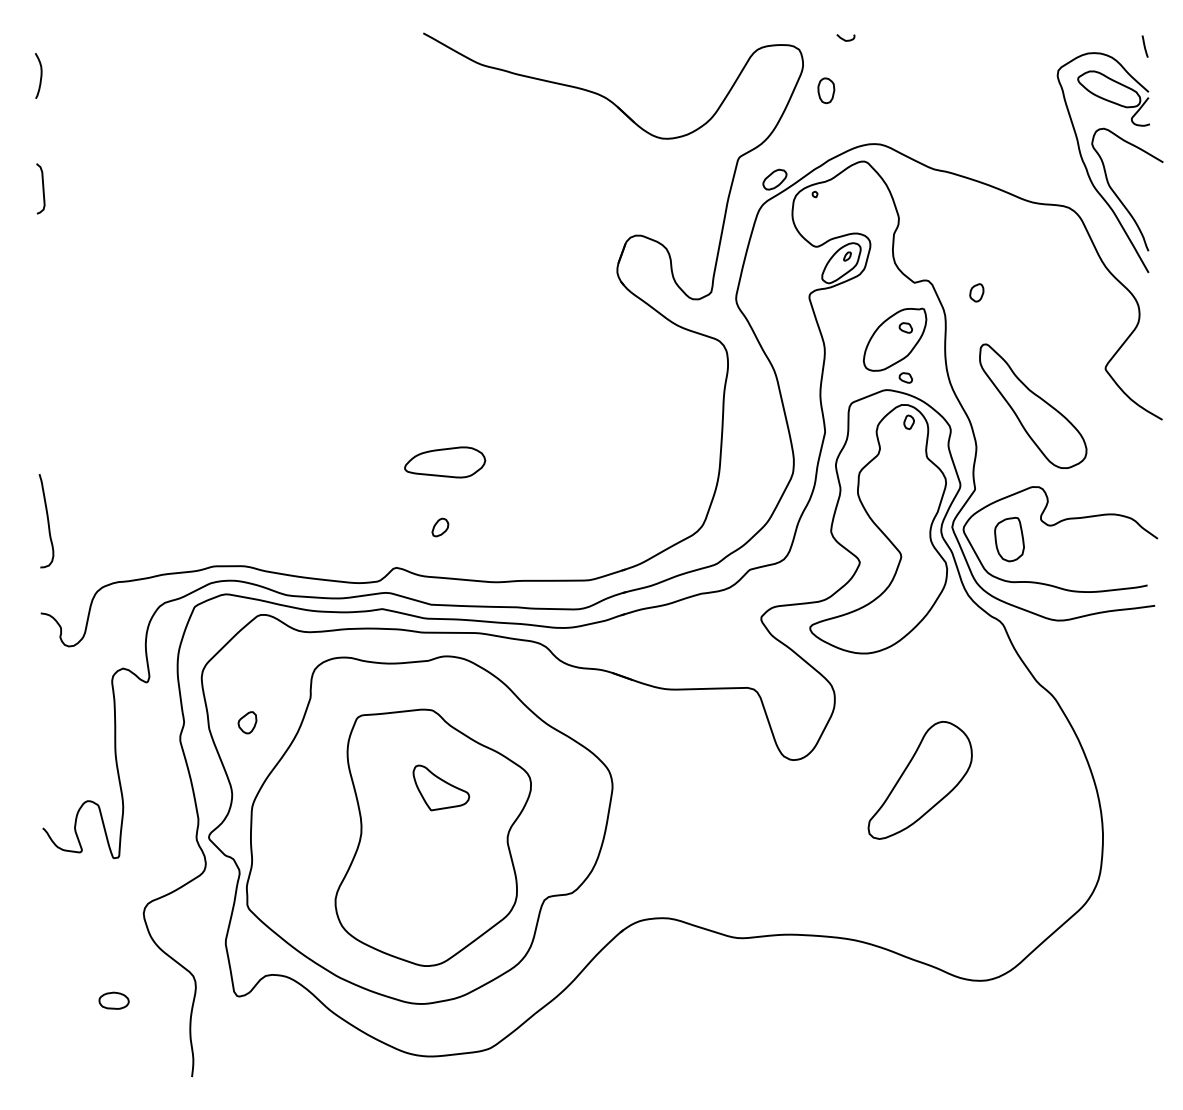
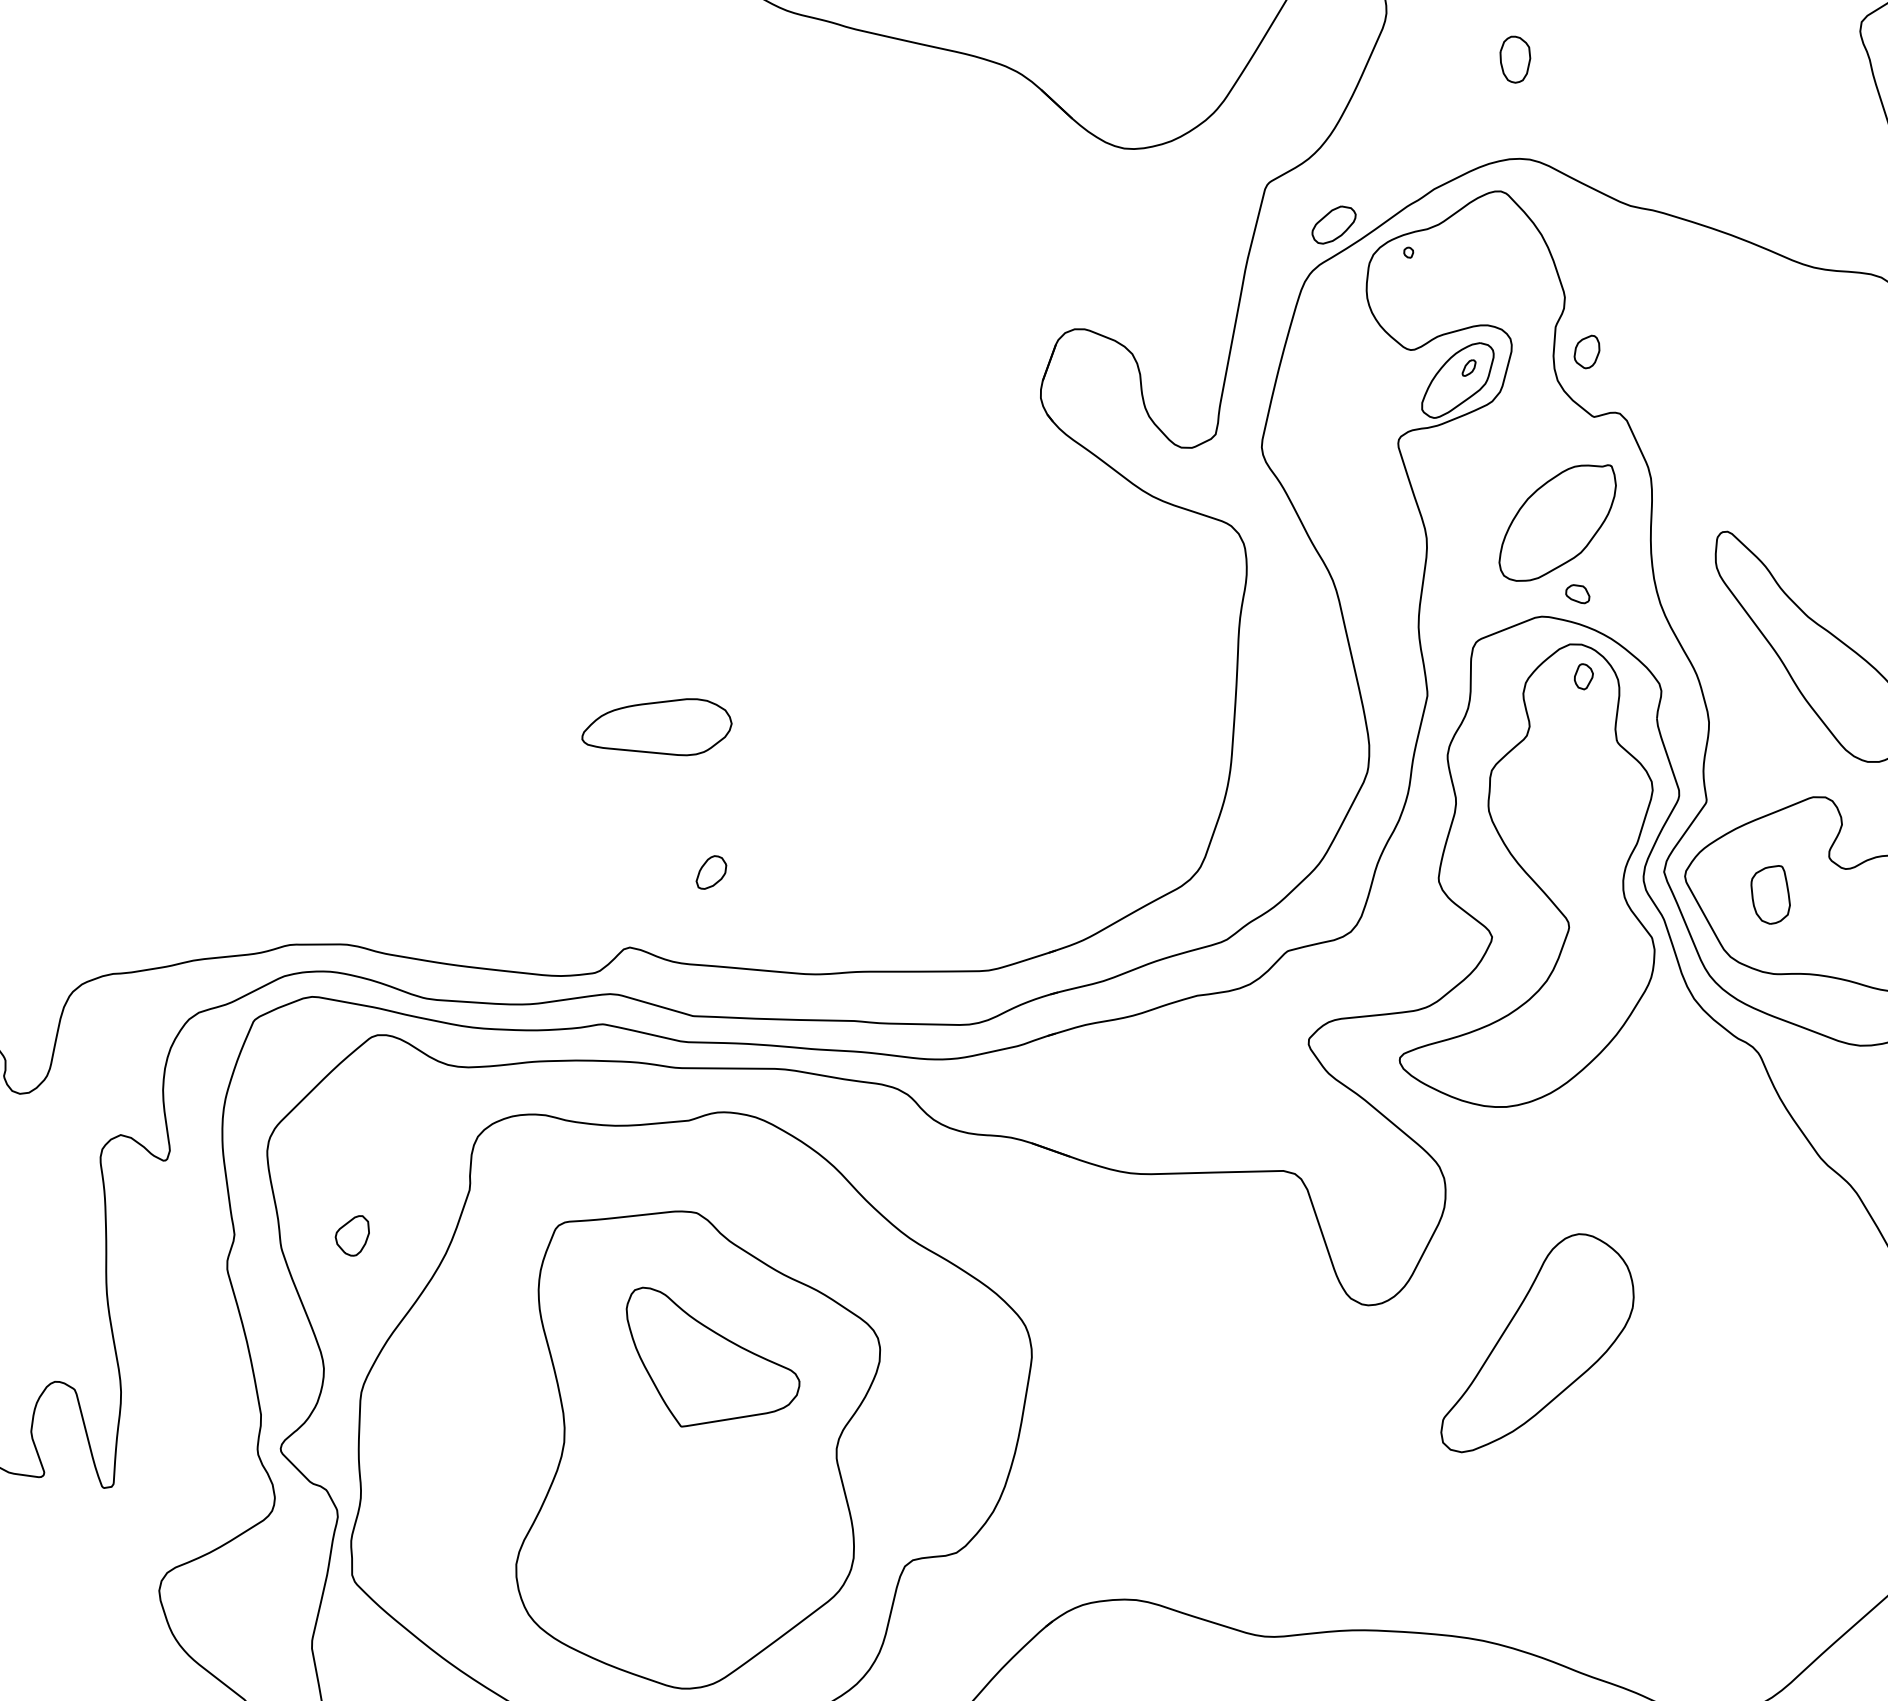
part: (826, 90) -> (1515, 59), moved
part: (976, 292) -> (1586, 351), moved
part: (905, 327) -> (1577, 500), removed
part: (445, 462) -> (657, 727), moved
part: (1009, 539) -> (1770, 894), size x0.71
part: (919, 780) -> (1536, 1343), moved
part: (441, 787) -> (713, 1356), size x1.67

